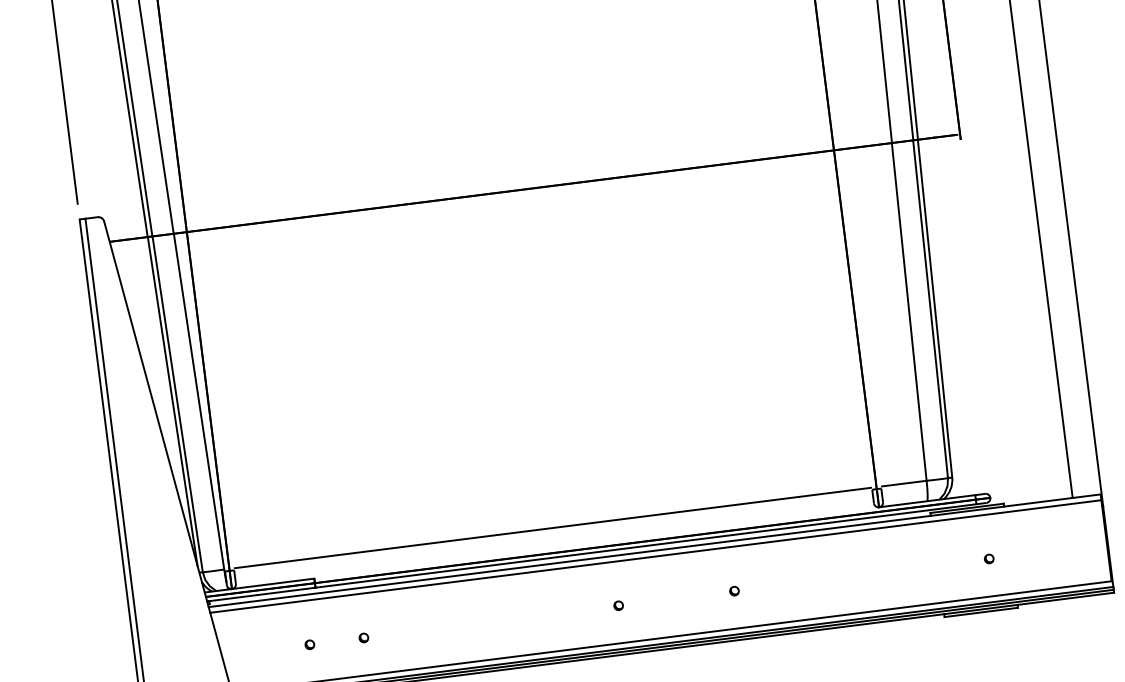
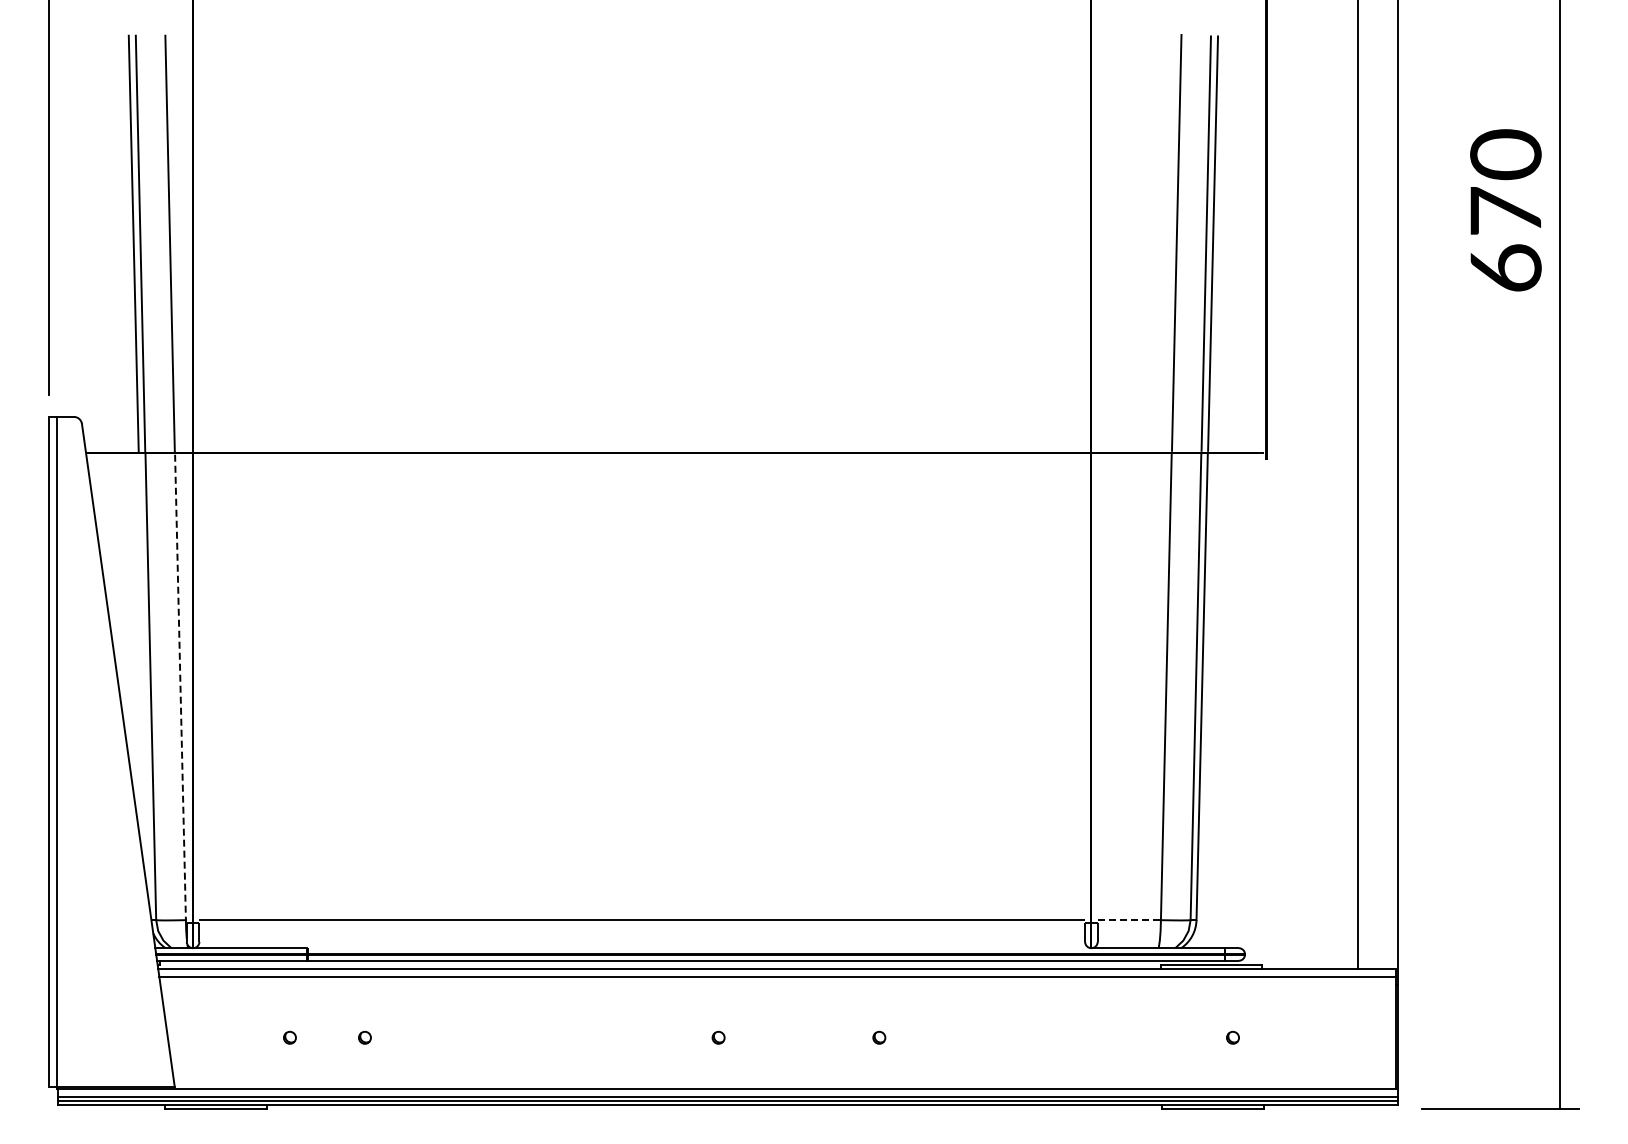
line: (172, 402) -> (144, 682), removed
line: (199, 402) -> (180, 687), solid -> dashed
line: (903, 483) -> (1129, 920), solid -> dashed

